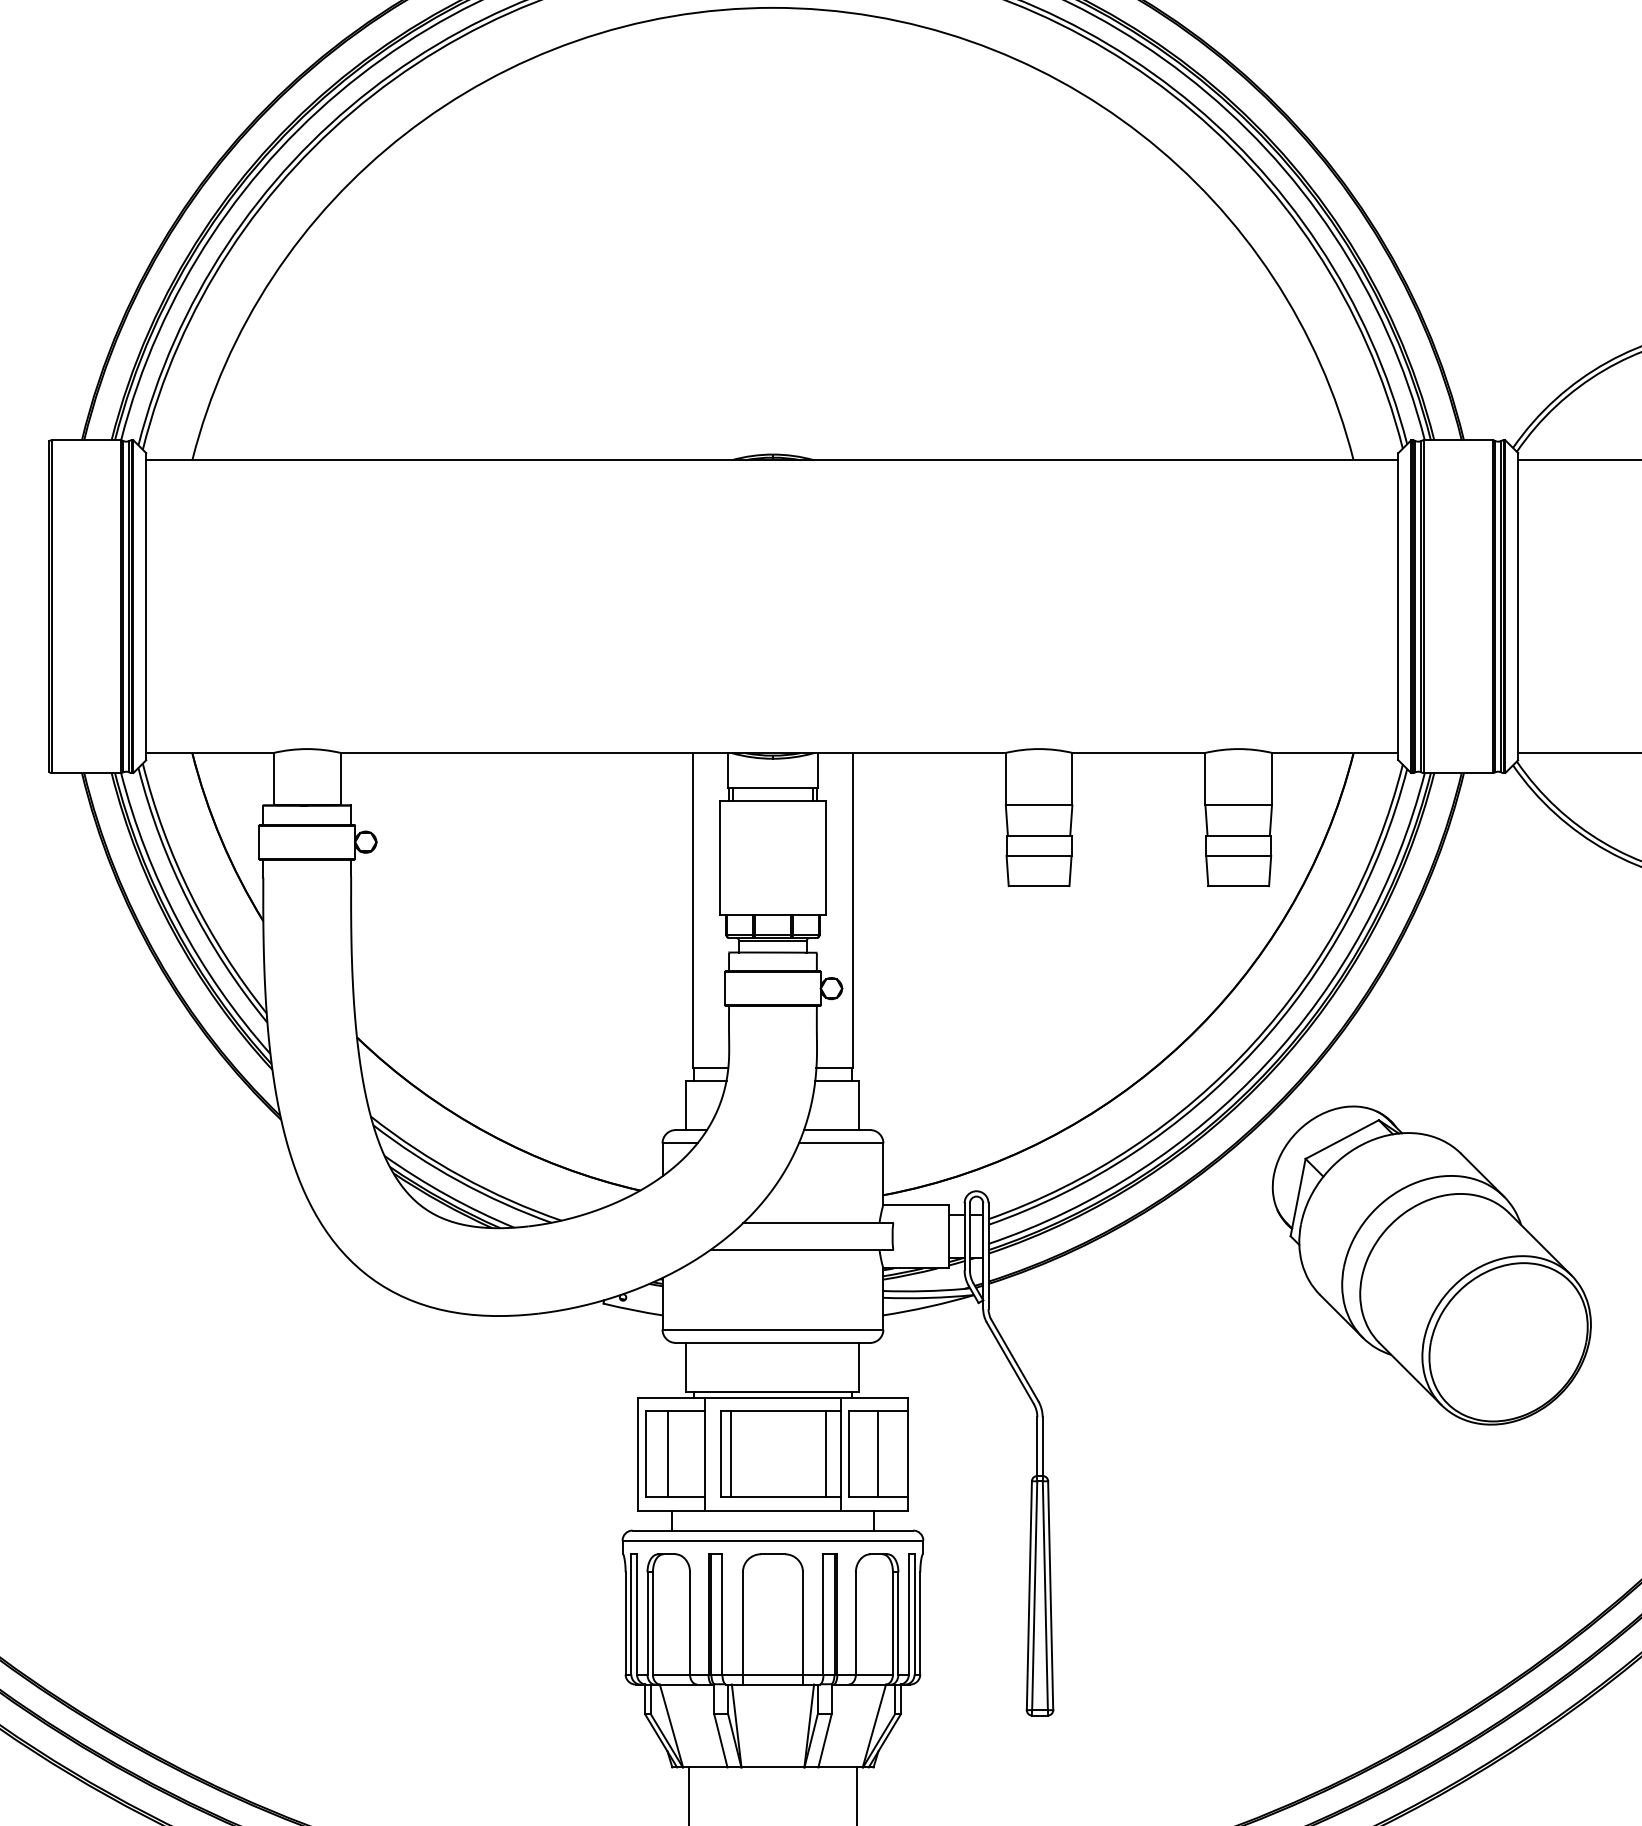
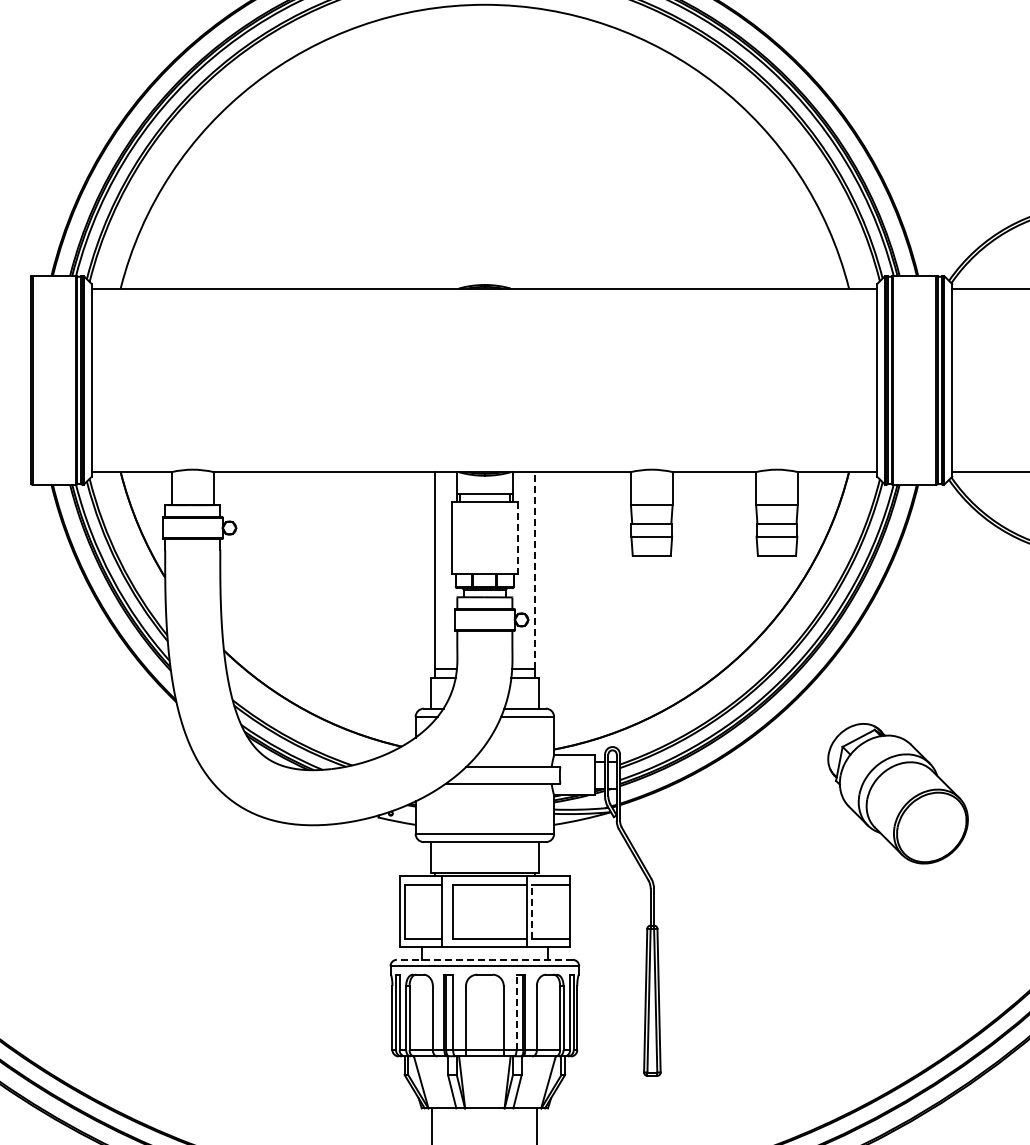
line: (824, 858) -> (517, 538), solid -> dashed
line: (853, 909) -> (535, 570), solid -> dashed
part: (1430, 1265) -> (897, 793), size x0.7
line: (668, 1453) -> (419, 911), removed
line: (730, 1453) -> (458, 911), removed
line: (824, 1453) -> (517, 911), removed
line: (848, 1453) -> (532, 911), solid -> dashed
line: (877, 1453) -> (550, 911), removed
line: (772, 1530) -> (484, 959), solid -> dashed
line: (823, 1614) -> (516, 1012), solid -> dashed

